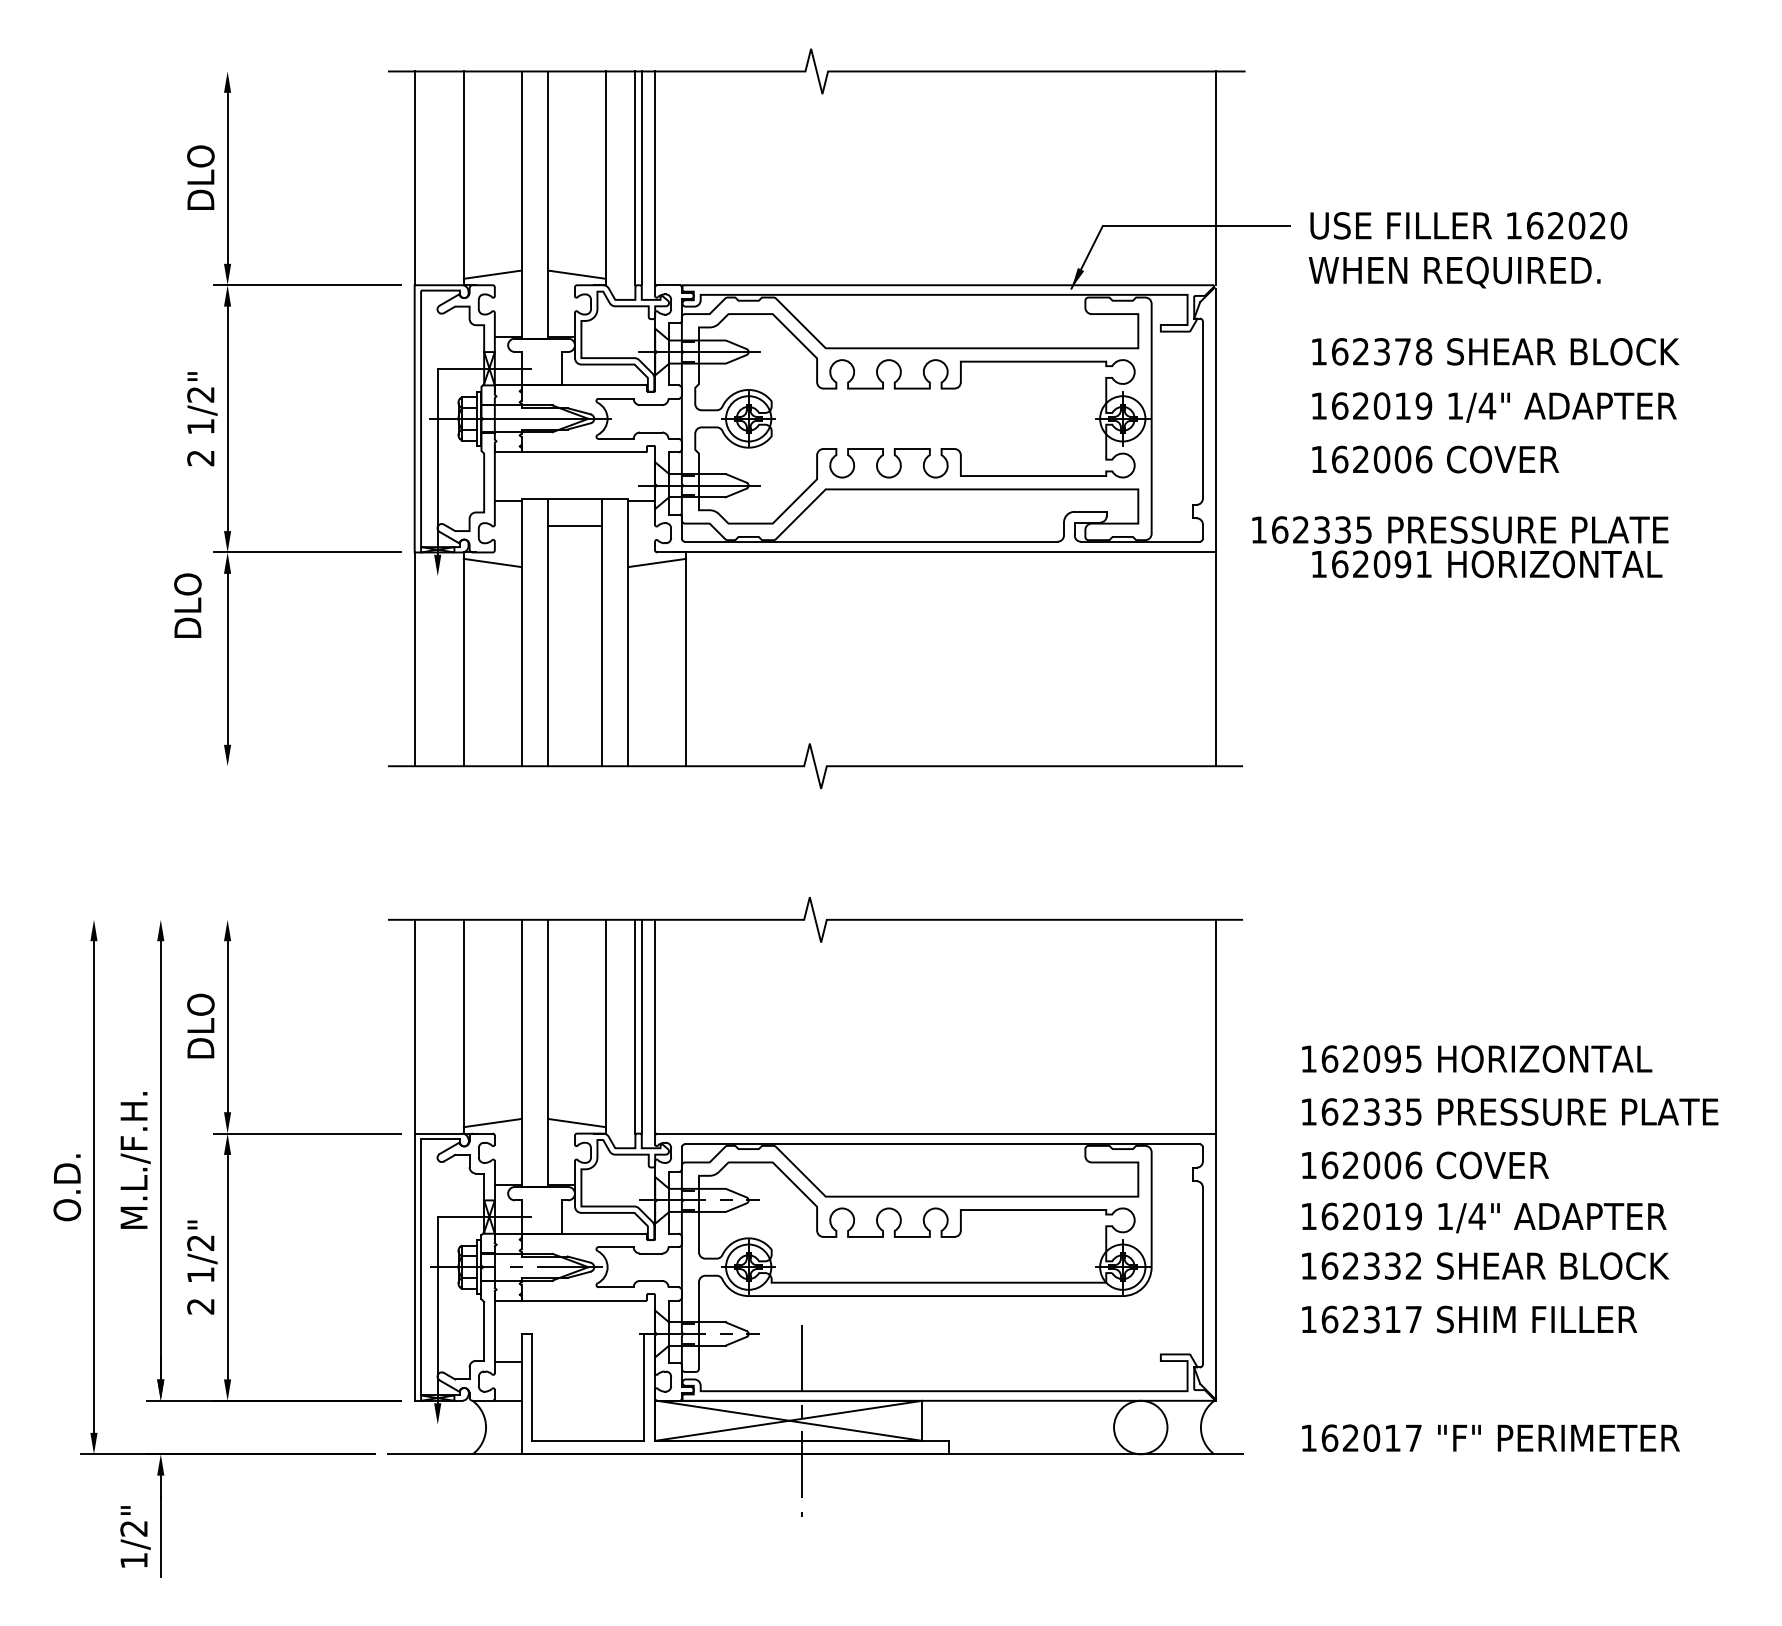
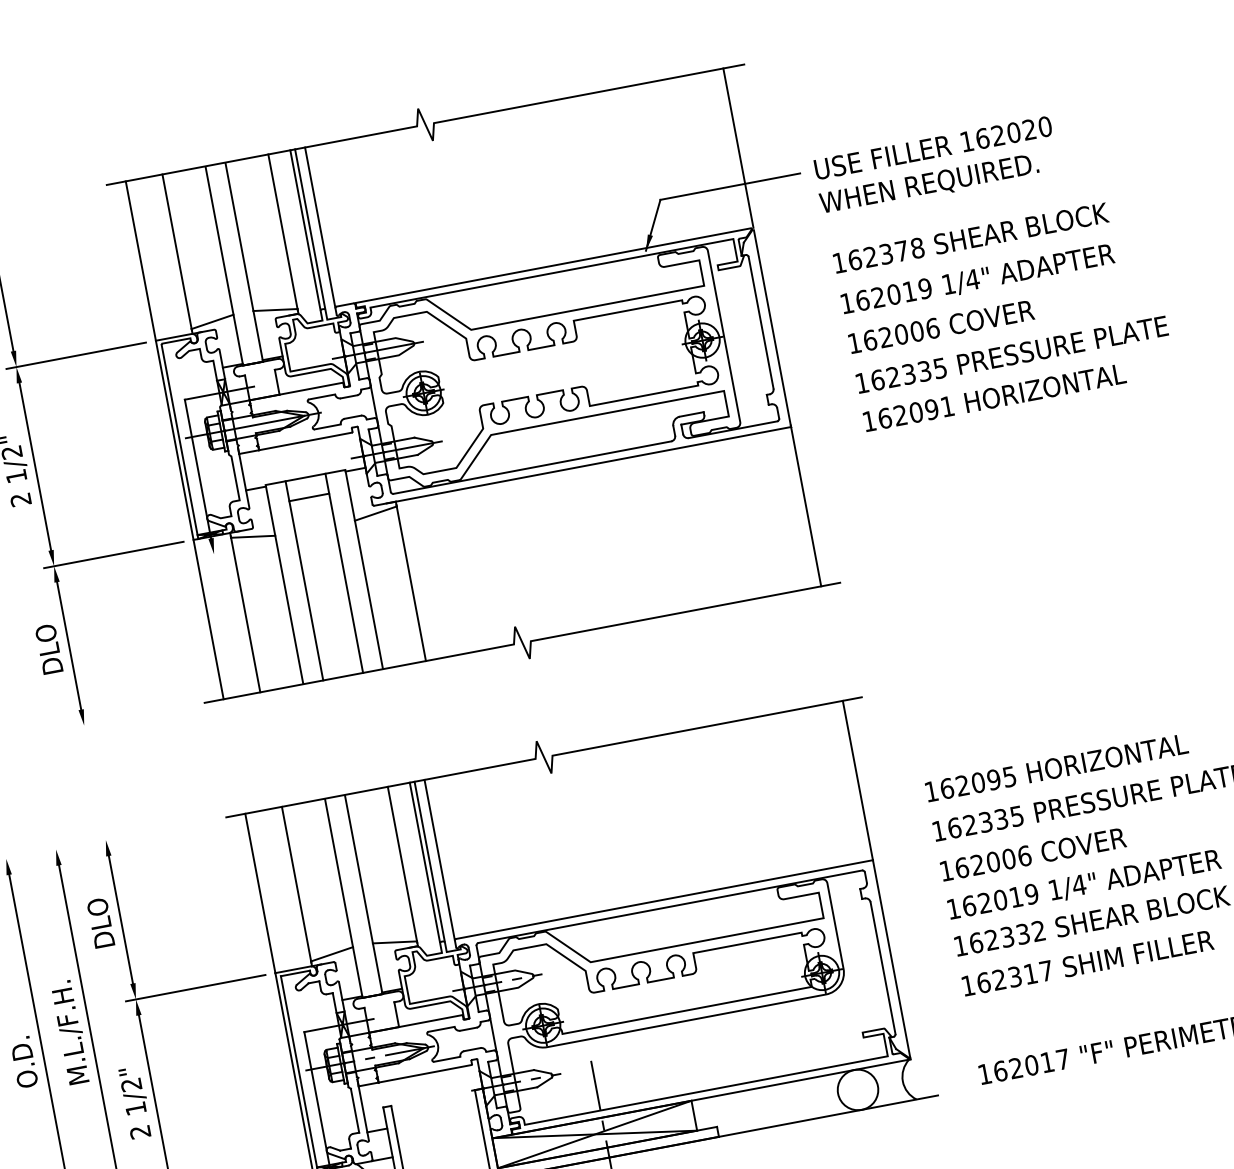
text: (1460, 529) -> (1012, 354), moved
text: (187, 605) -> (48, 649), moved

